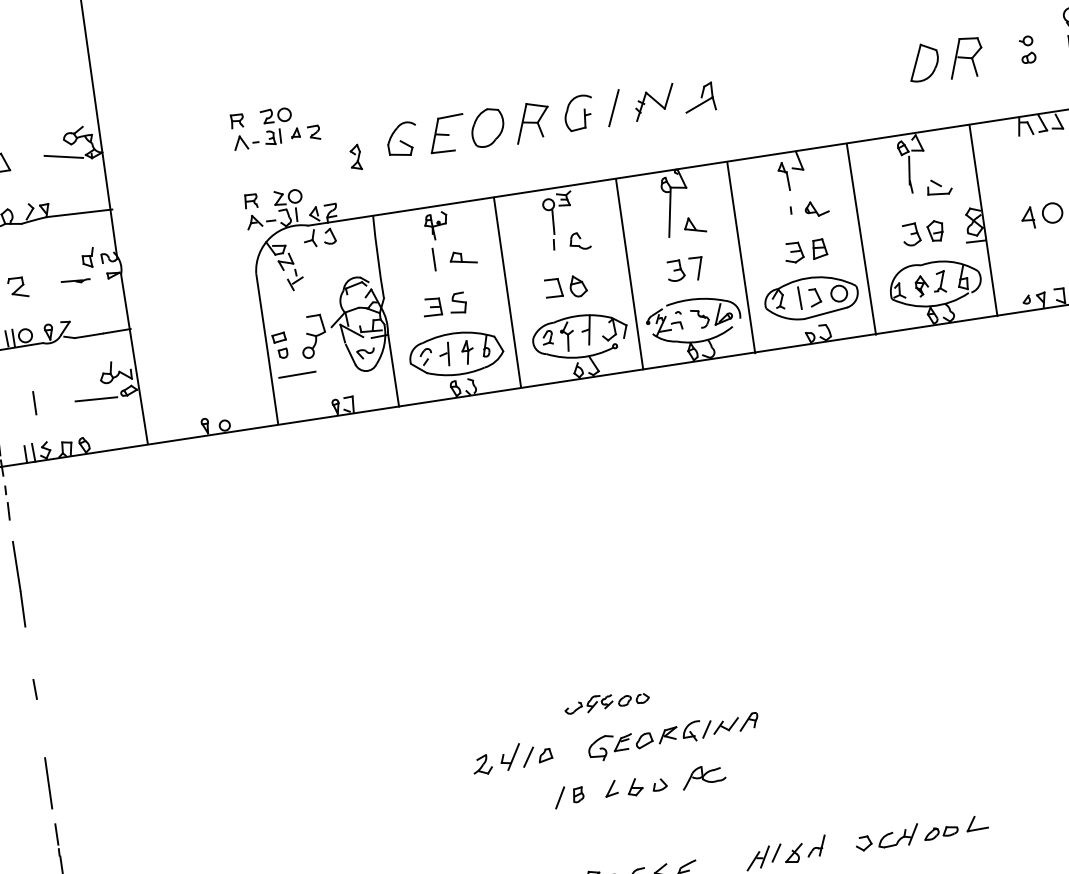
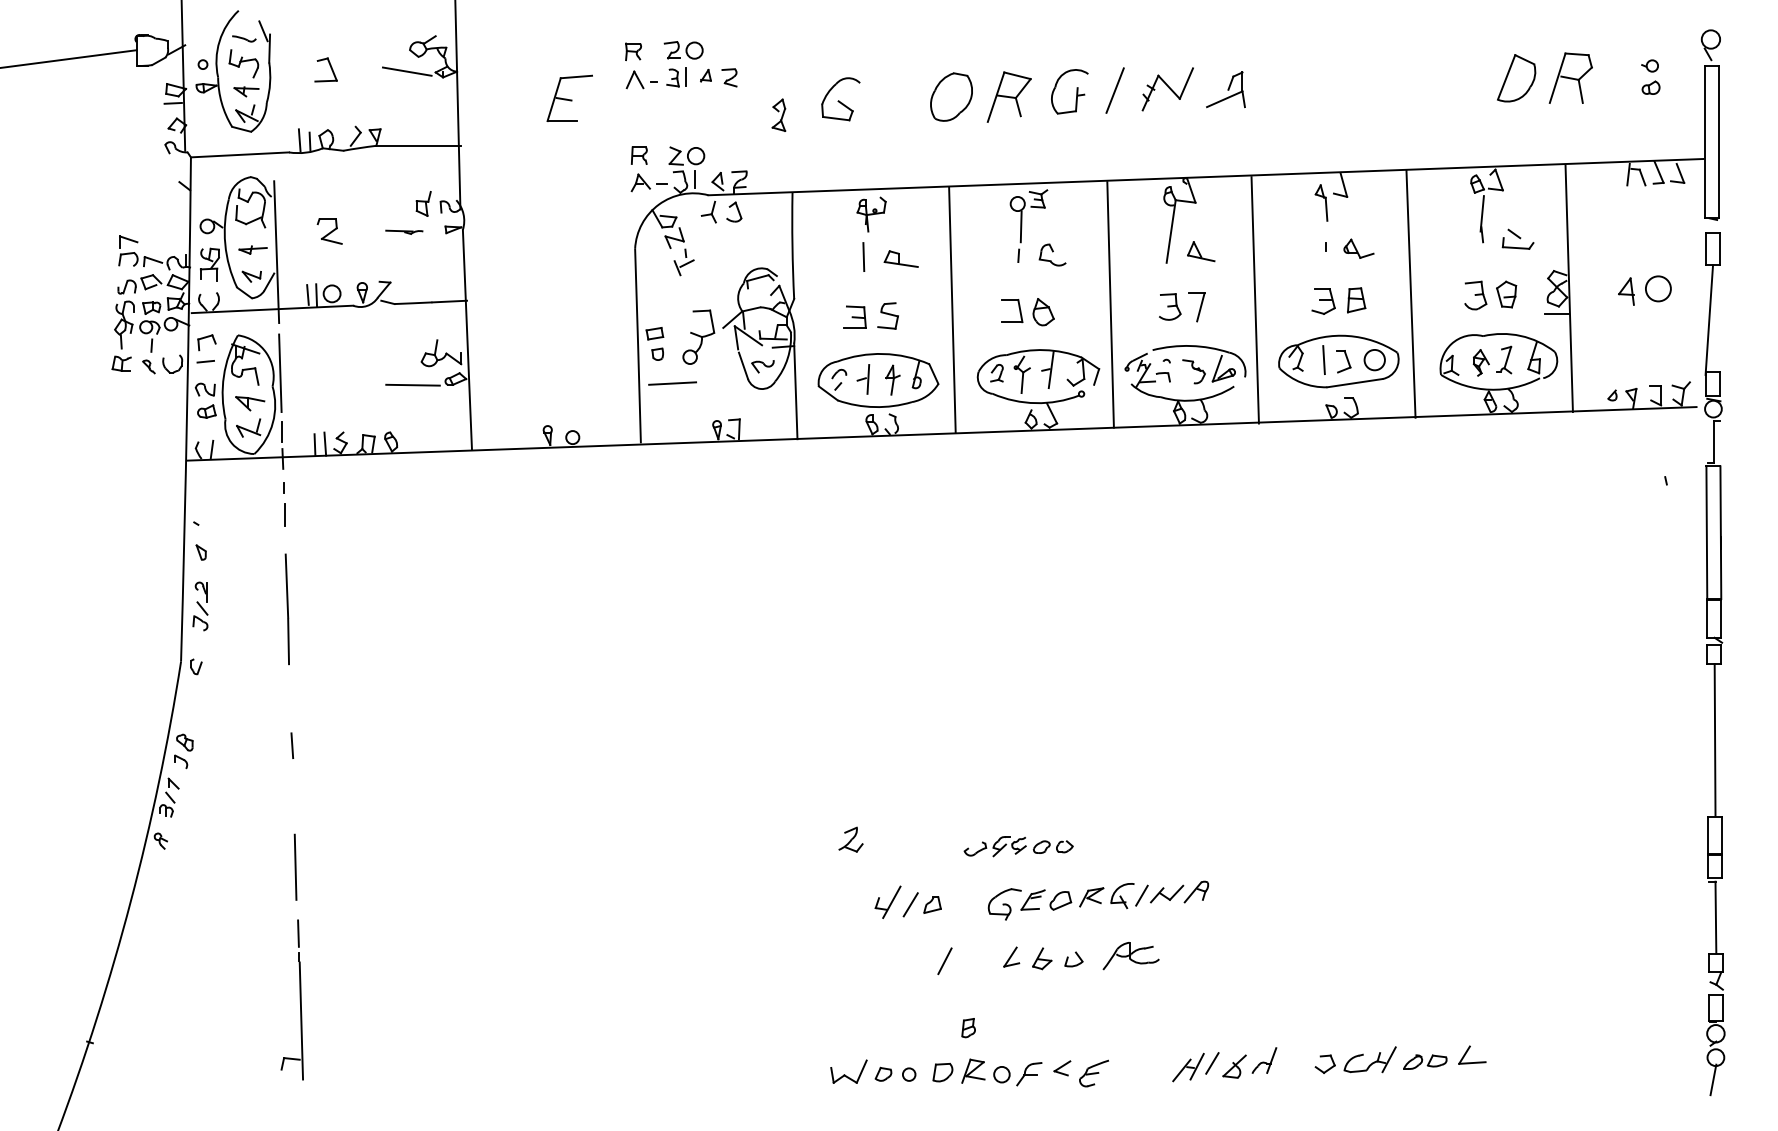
part: (446, 132) -> (569, 97), moved
line: (34, 402) -> (333, 380), removed
part: (482, 764) -> (850, 839), moved
part: (578, 795) -> (968, 1028), moved

